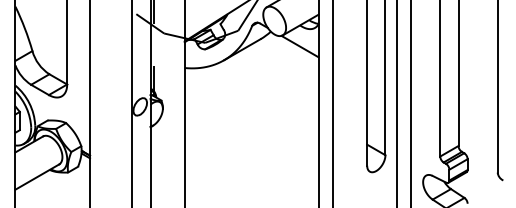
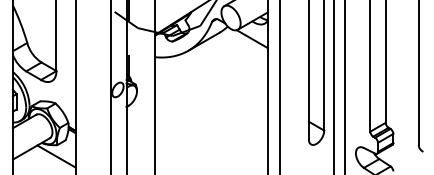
line: (67, 185) -> (56, 156), added

